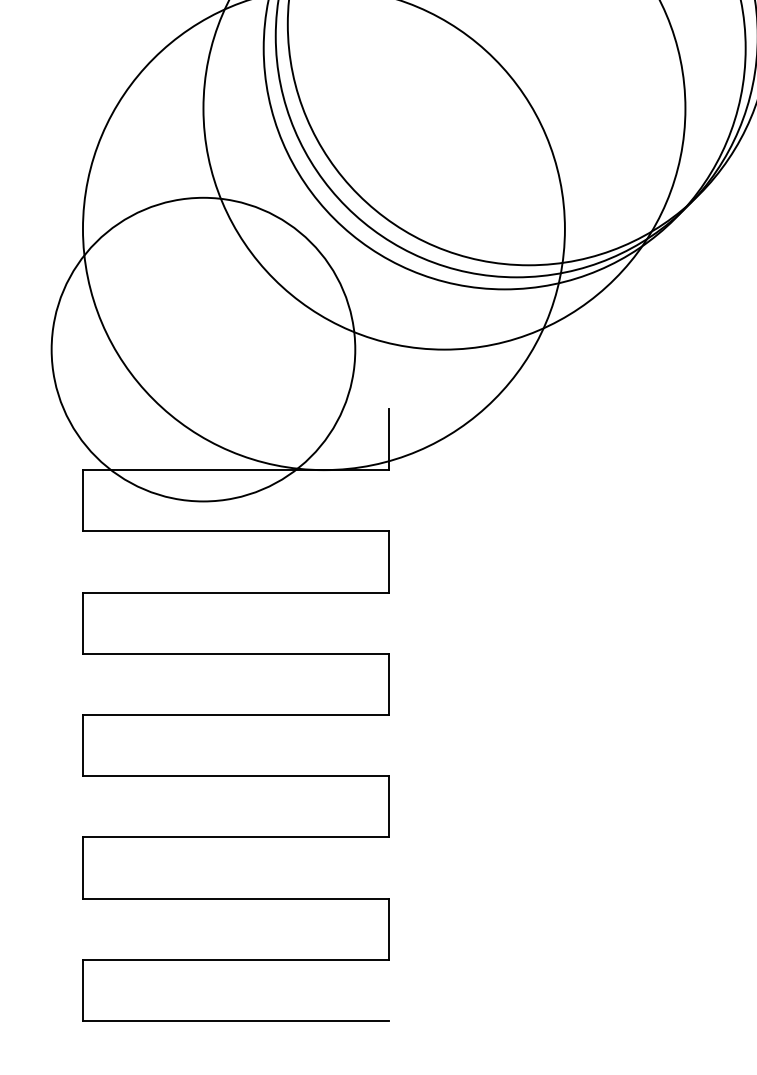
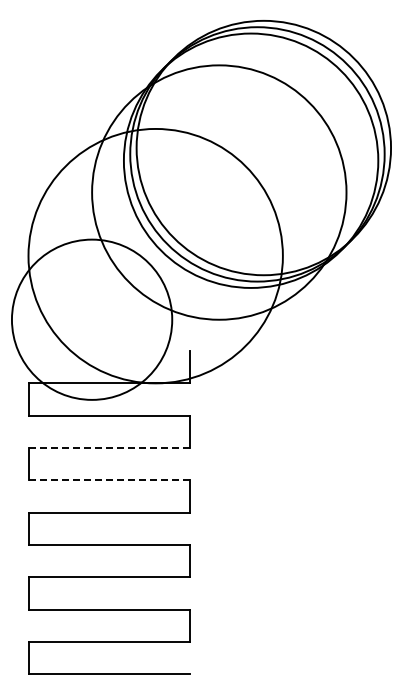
line: (236, 591) -> (109, 447), solid -> dashed
line: (236, 654) -> (109, 480), solid -> dashed

